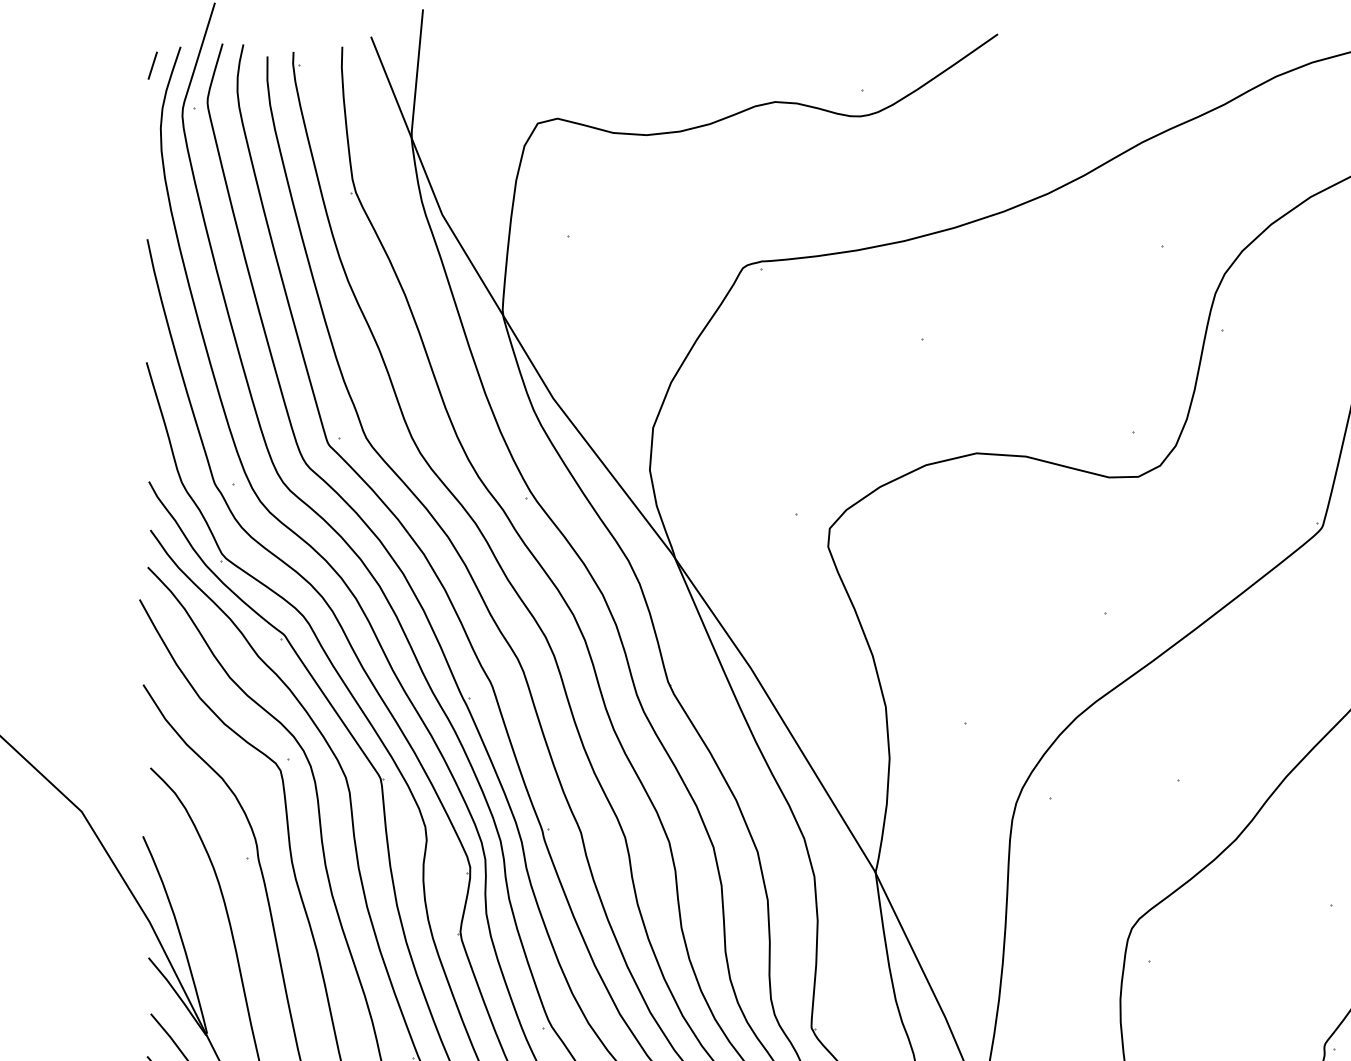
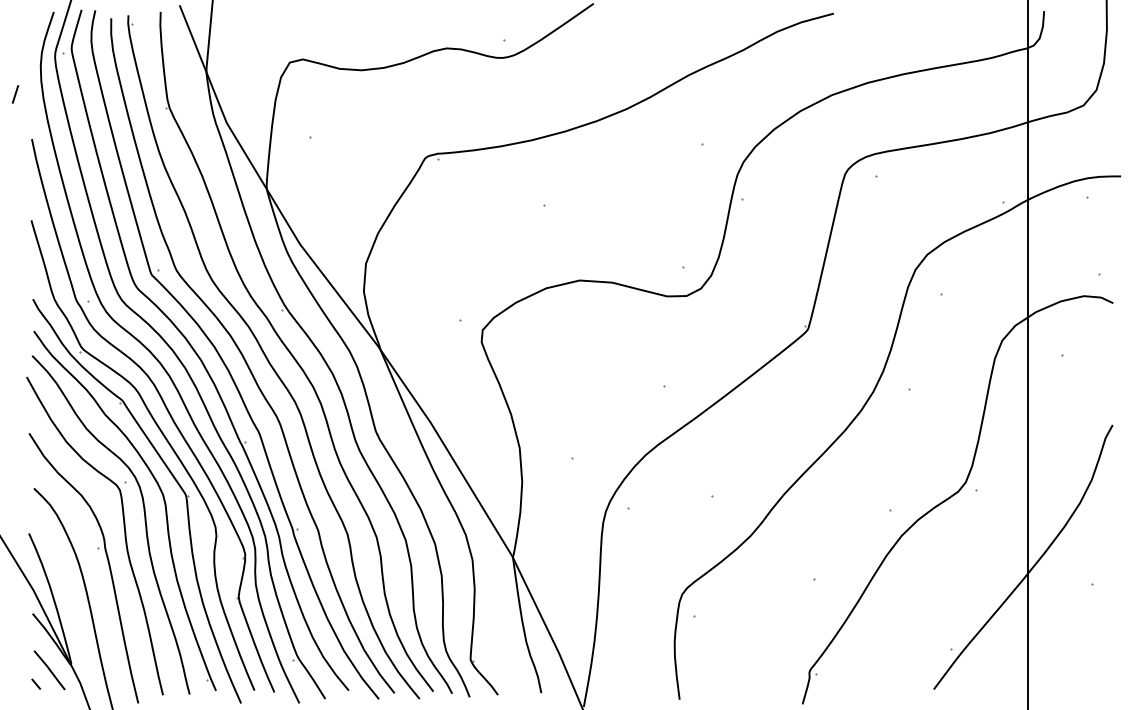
line: (152, 65) -> (15, 94), moved

